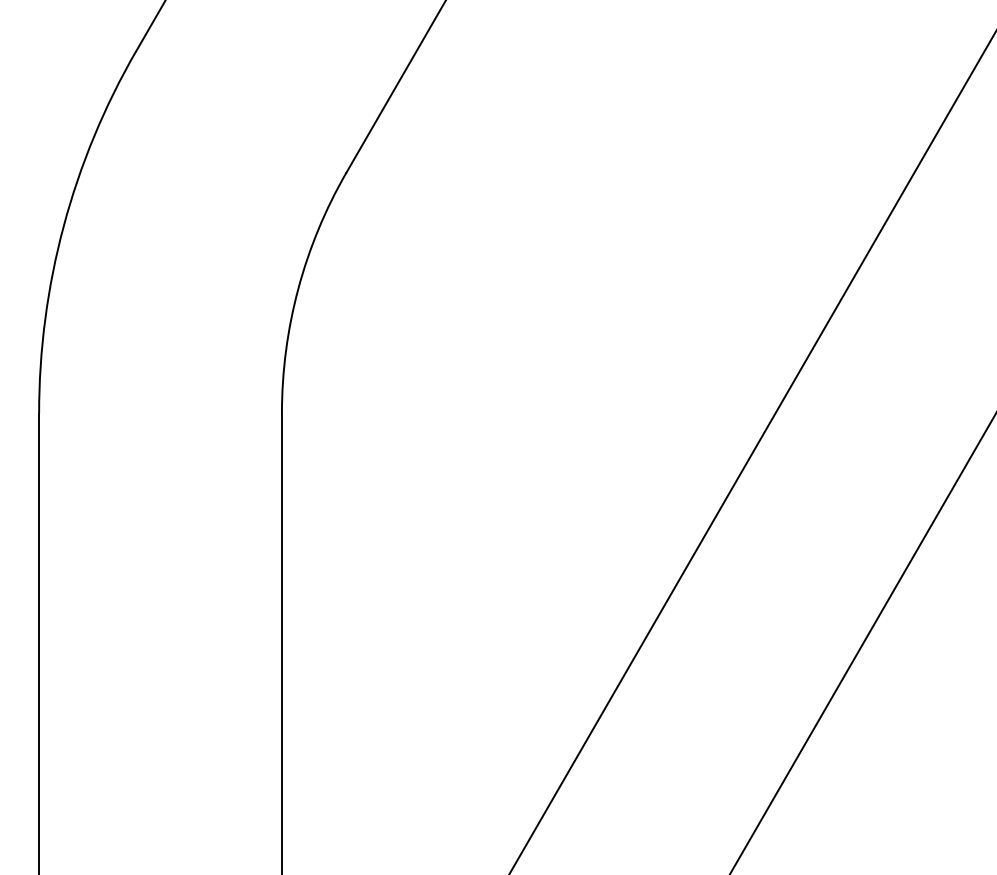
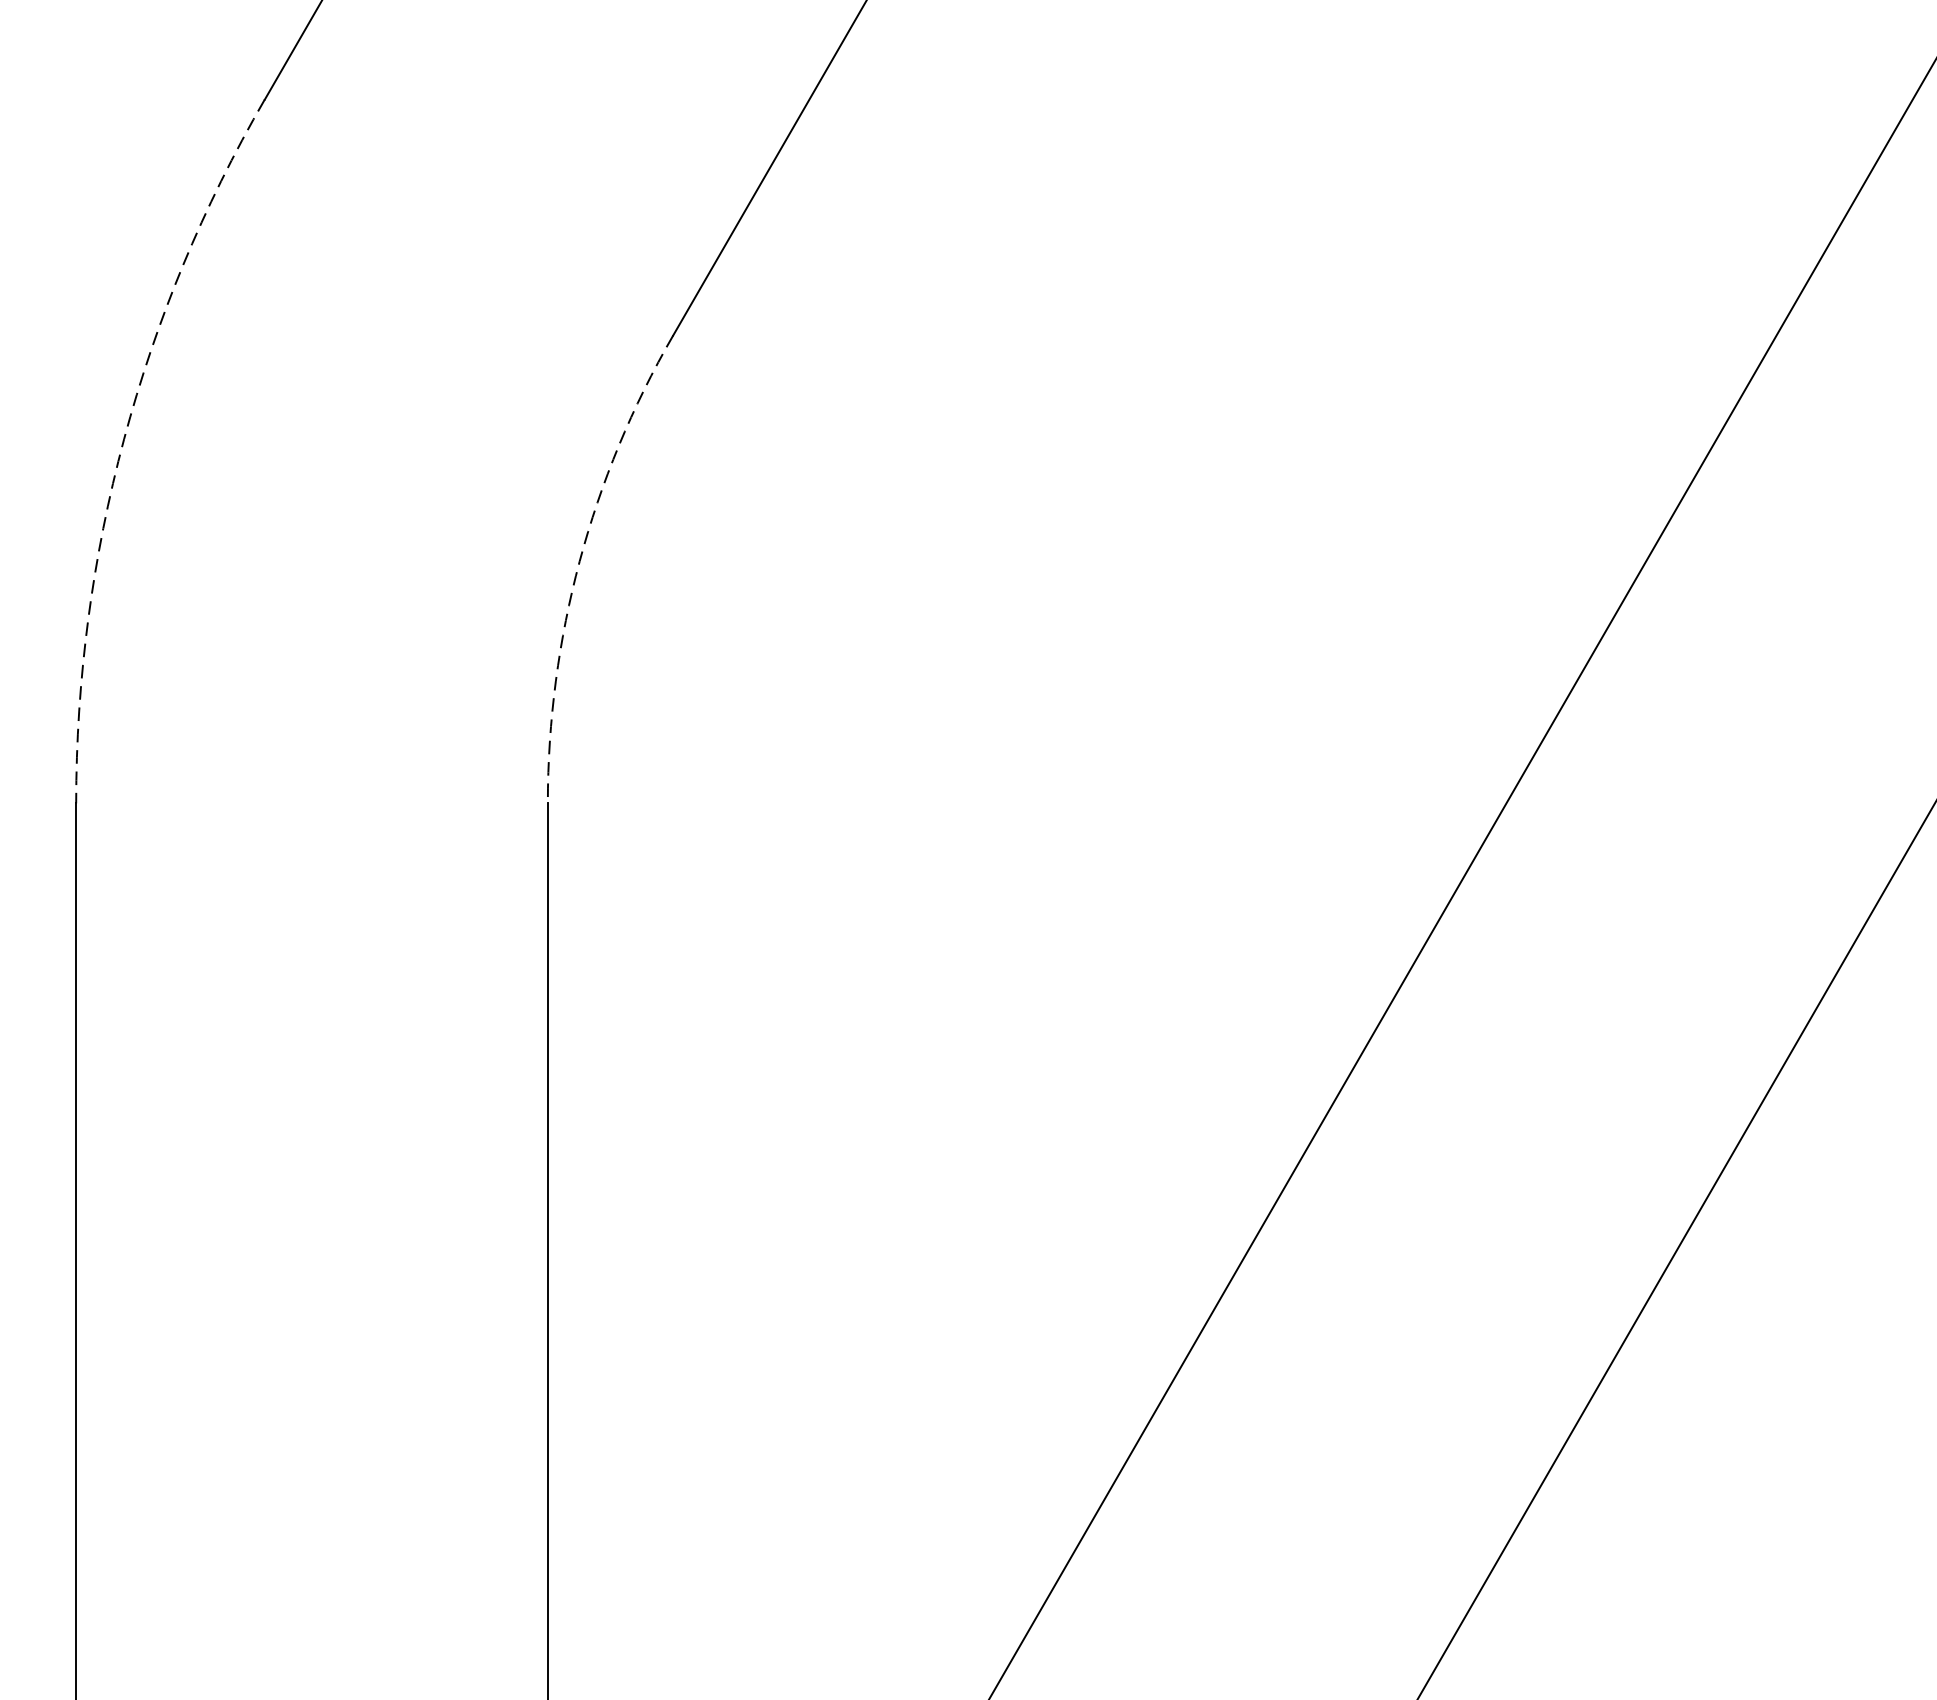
arc: (63, 225) -> (123, 438), solid -> dashed
arc: (298, 288) -> (580, 560), solid -> dashed

